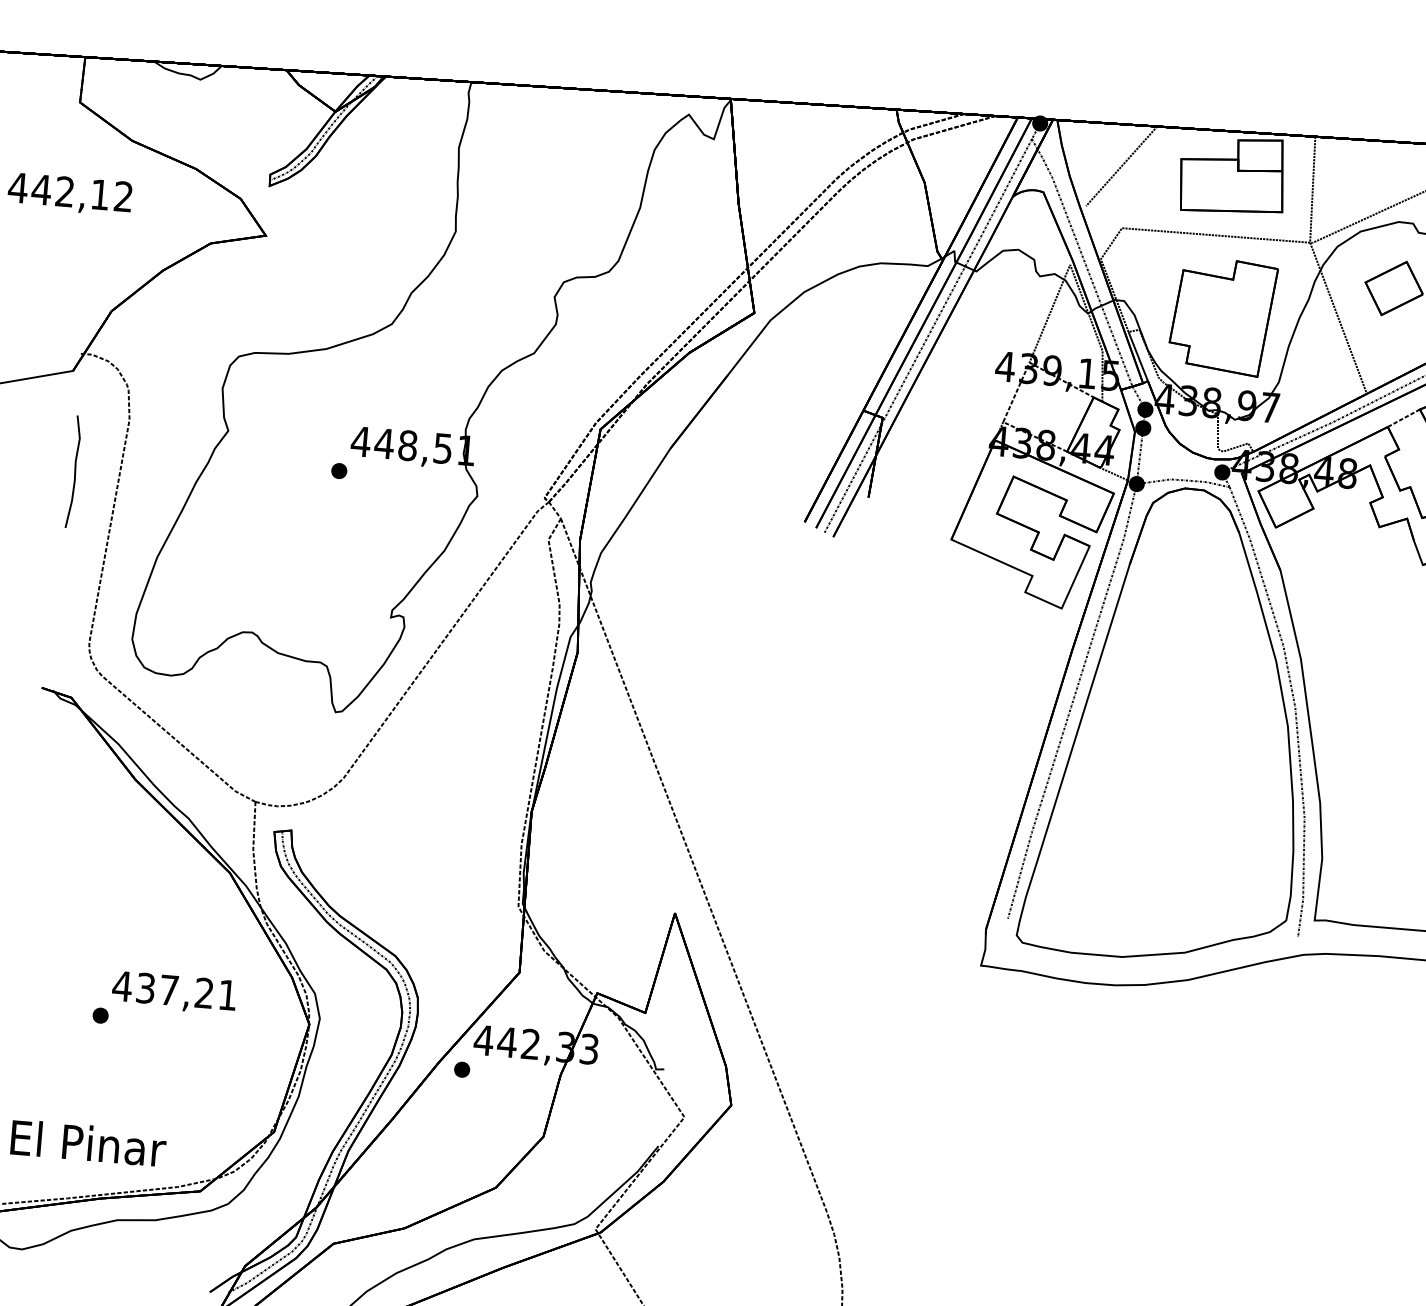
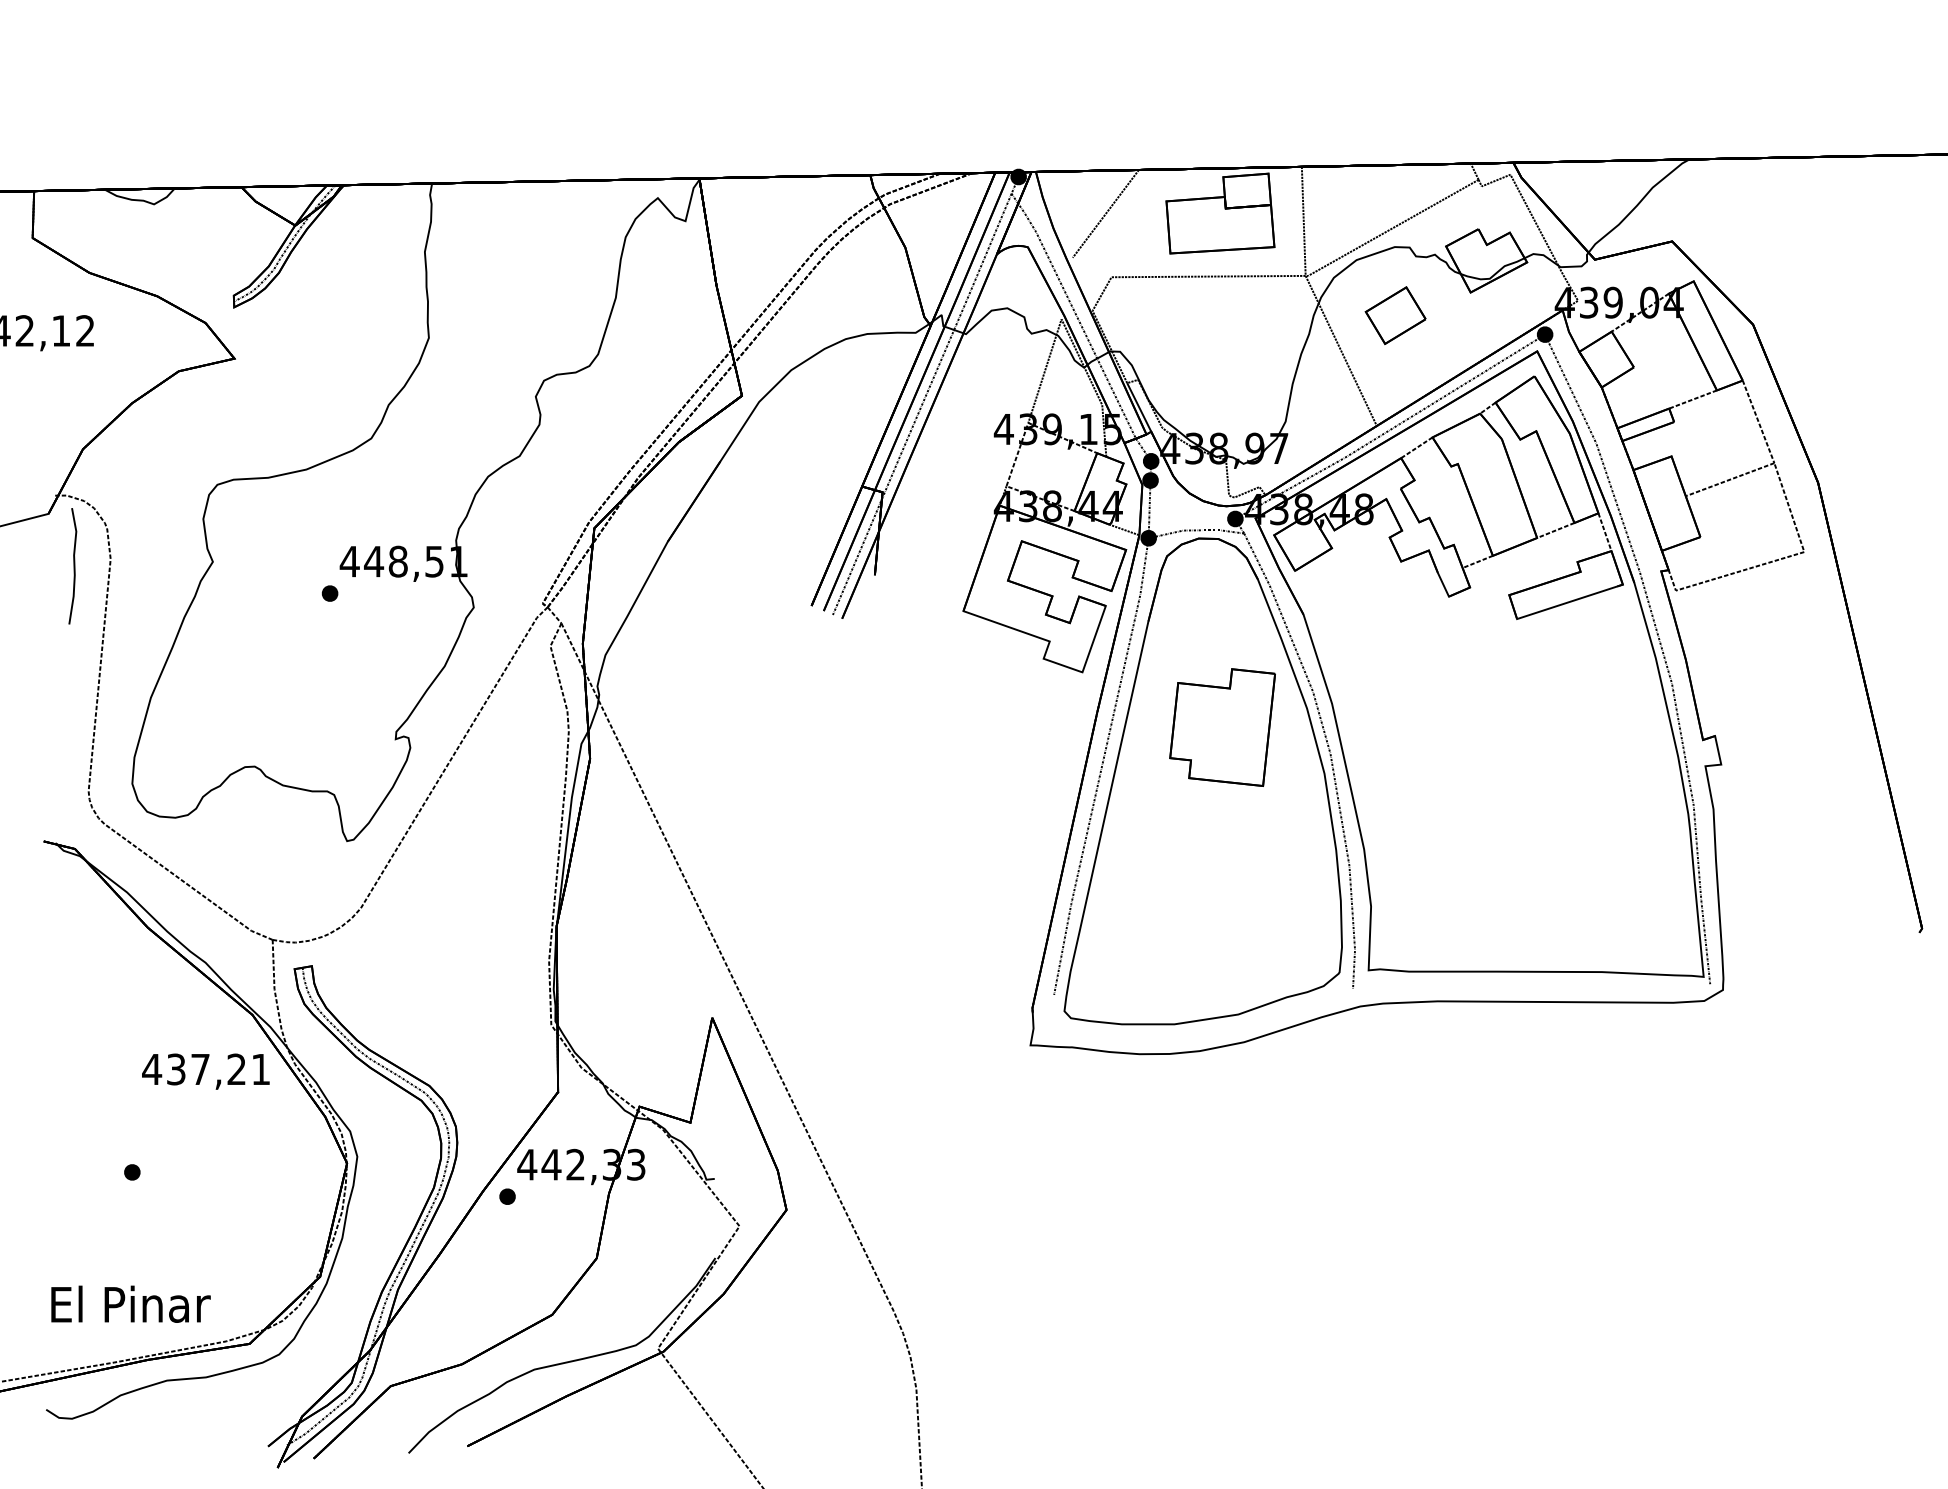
part: (1222, 316) -> (1222, 727), moved
curve: (74, 472) -> (73, 566), moved
text: (173, 992) -> (205, 1071), moved

